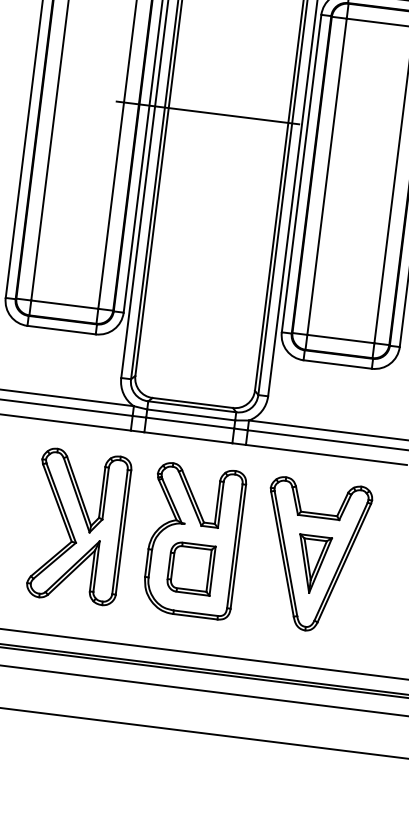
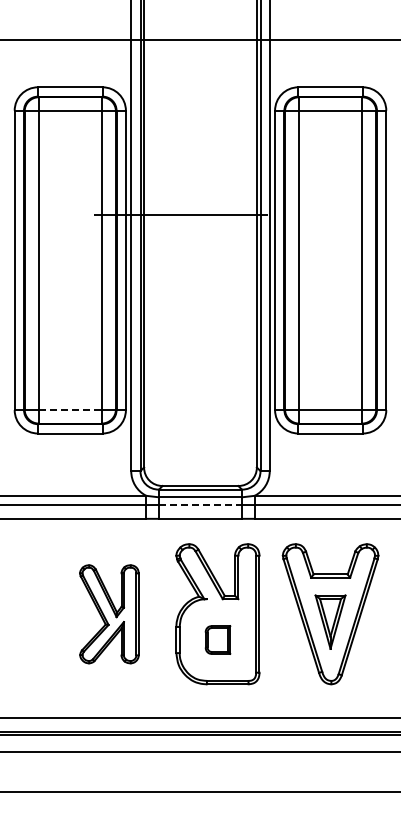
line: (65, 304) -> (70, 409), solid -> dashed
line: (190, 423) -> (200, 505), solid -> dashed
part: (79, 527) -> (109, 614), size x0.7
part: (190, 567) -> (217, 639), size x0.6

